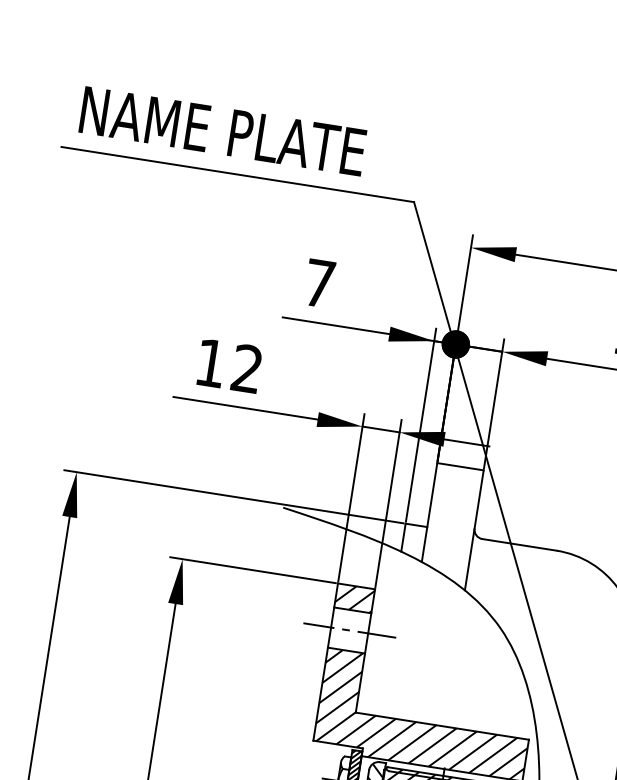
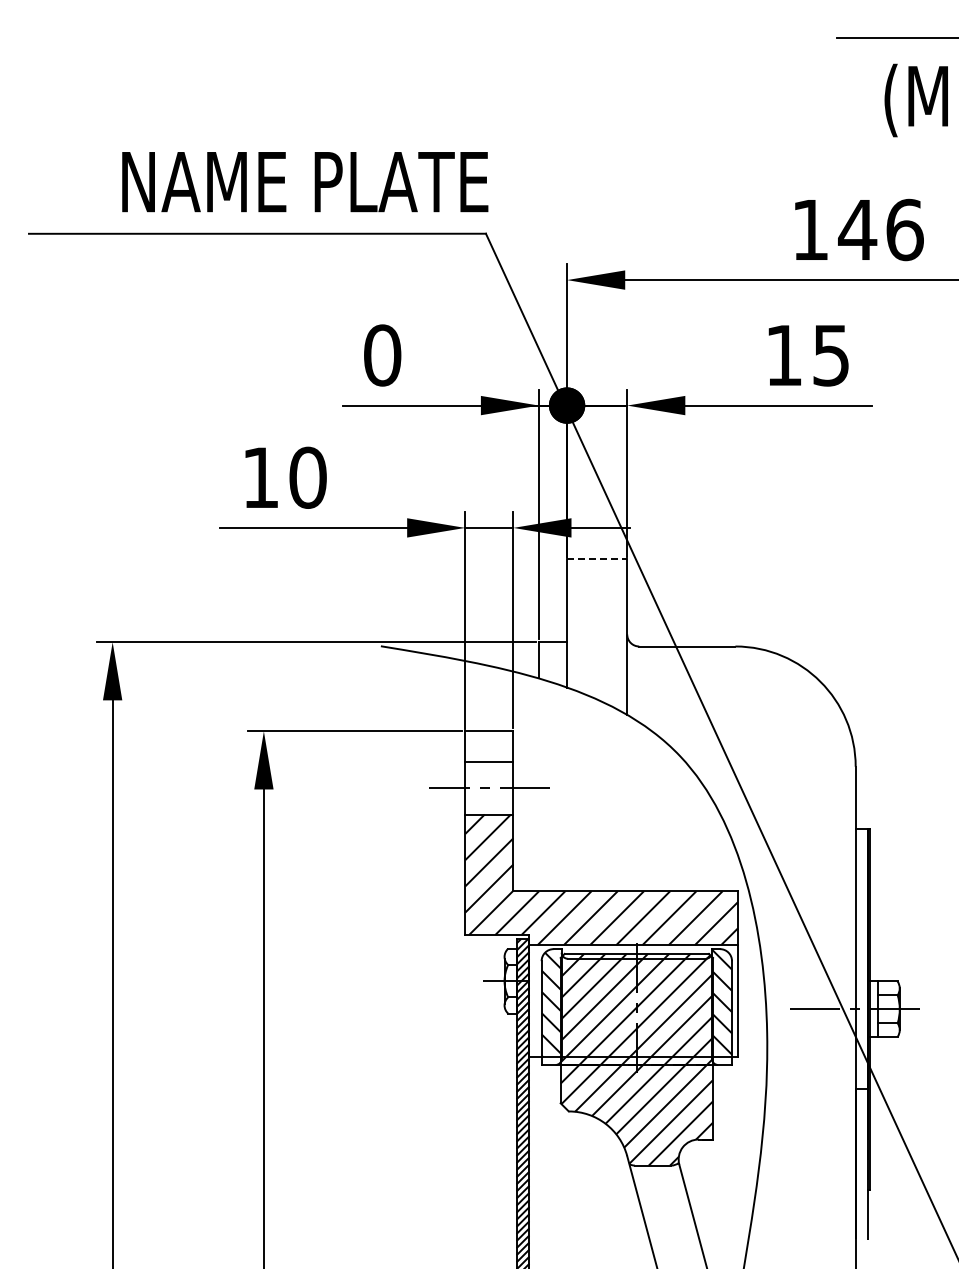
text: (223, 131) -> (305, 182), moved
text: (319, 283) -> (382, 355), 7 -> 0
text: (246, 368) -> (307, 477), 12 -> 10
line: (460, 466) -> (597, 559), solid -> dashed
hatch: (354, 598) -> (489, 746), removed

